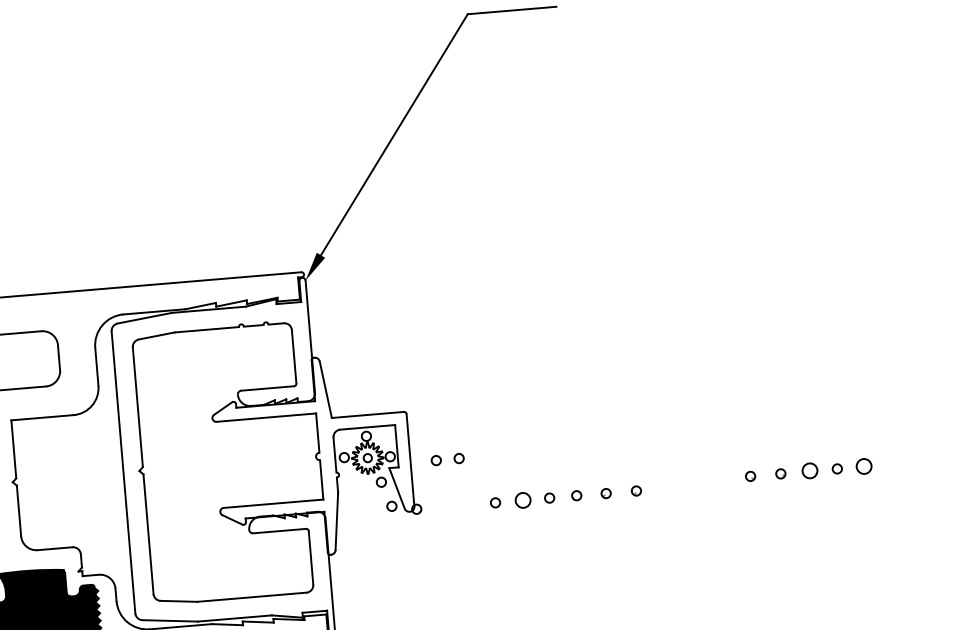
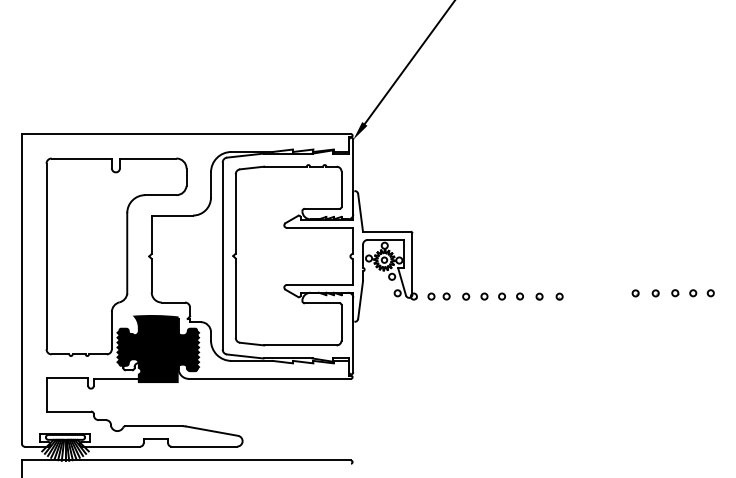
part: (446, 459) -> (438, 296), moved
circle: (863, 467) -> (710, 293), size x0.62
part: (810, 471) -> (675, 293), size x0.62
circle: (523, 500) -> (484, 296), size x0.62

